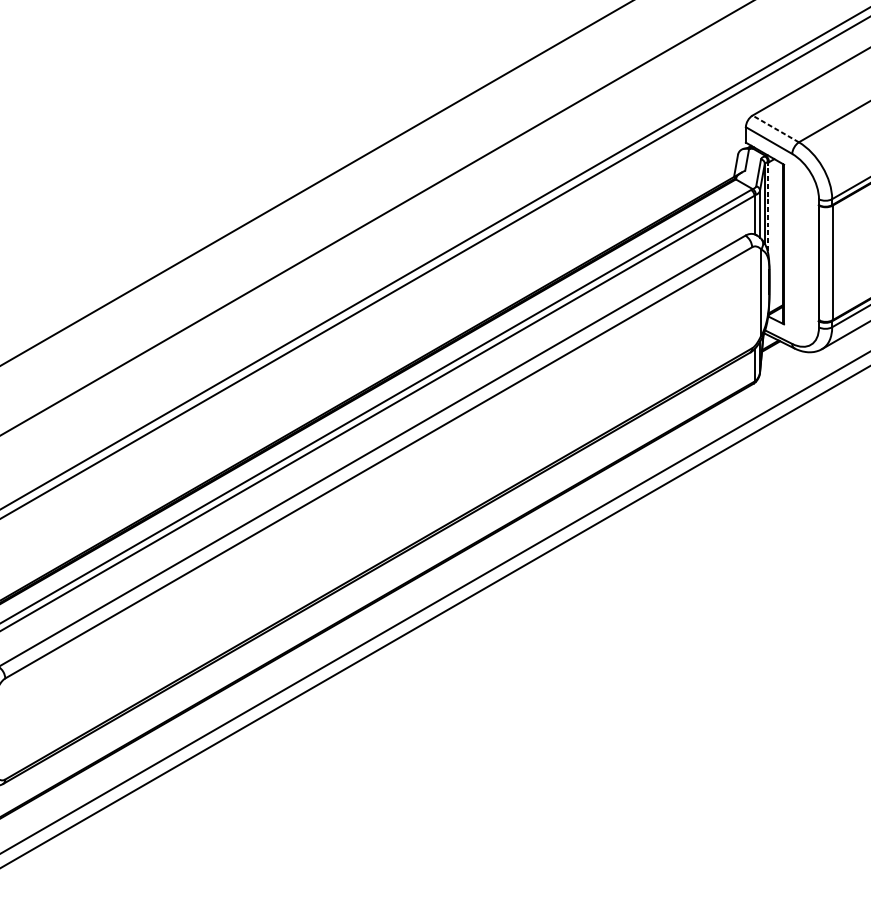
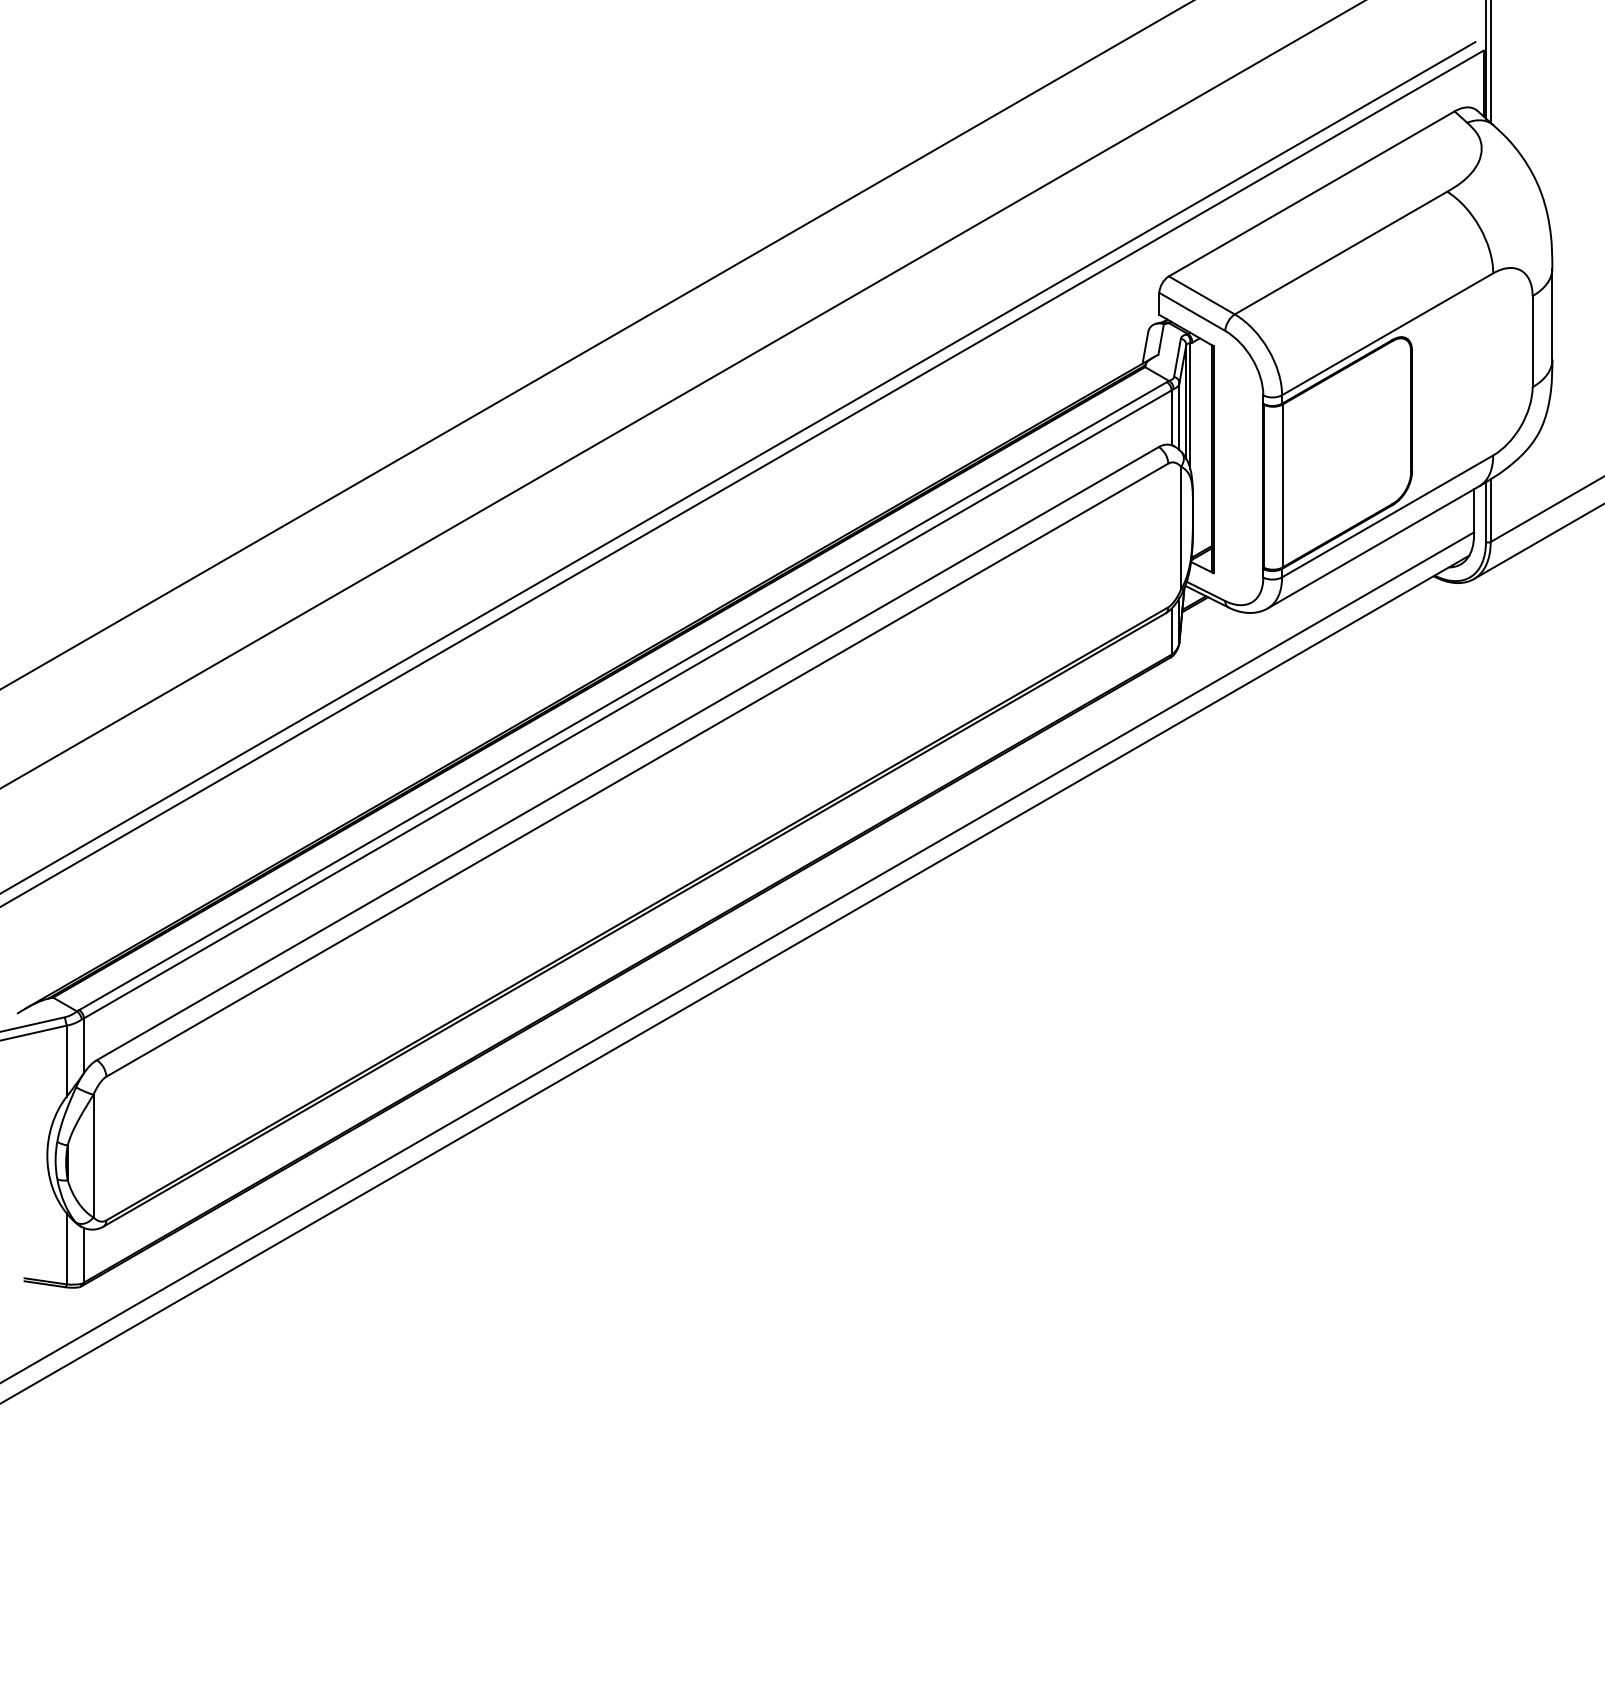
line: (775, 129) -> (1201, 295), dashed -> solid
line: (767, 206) -> (1190, 405), dashed -> solid

